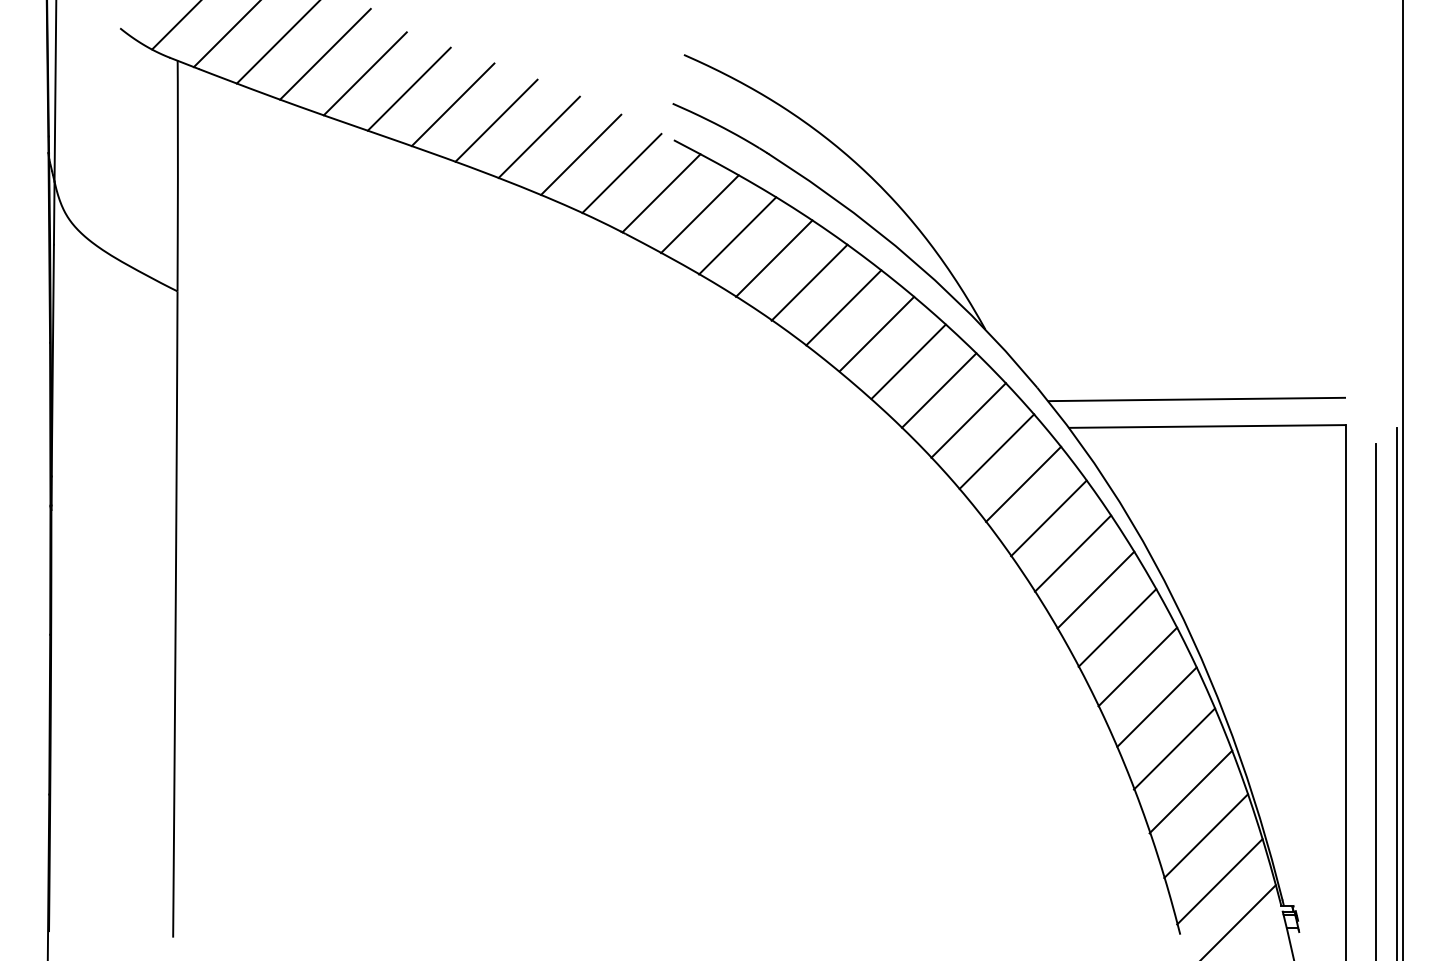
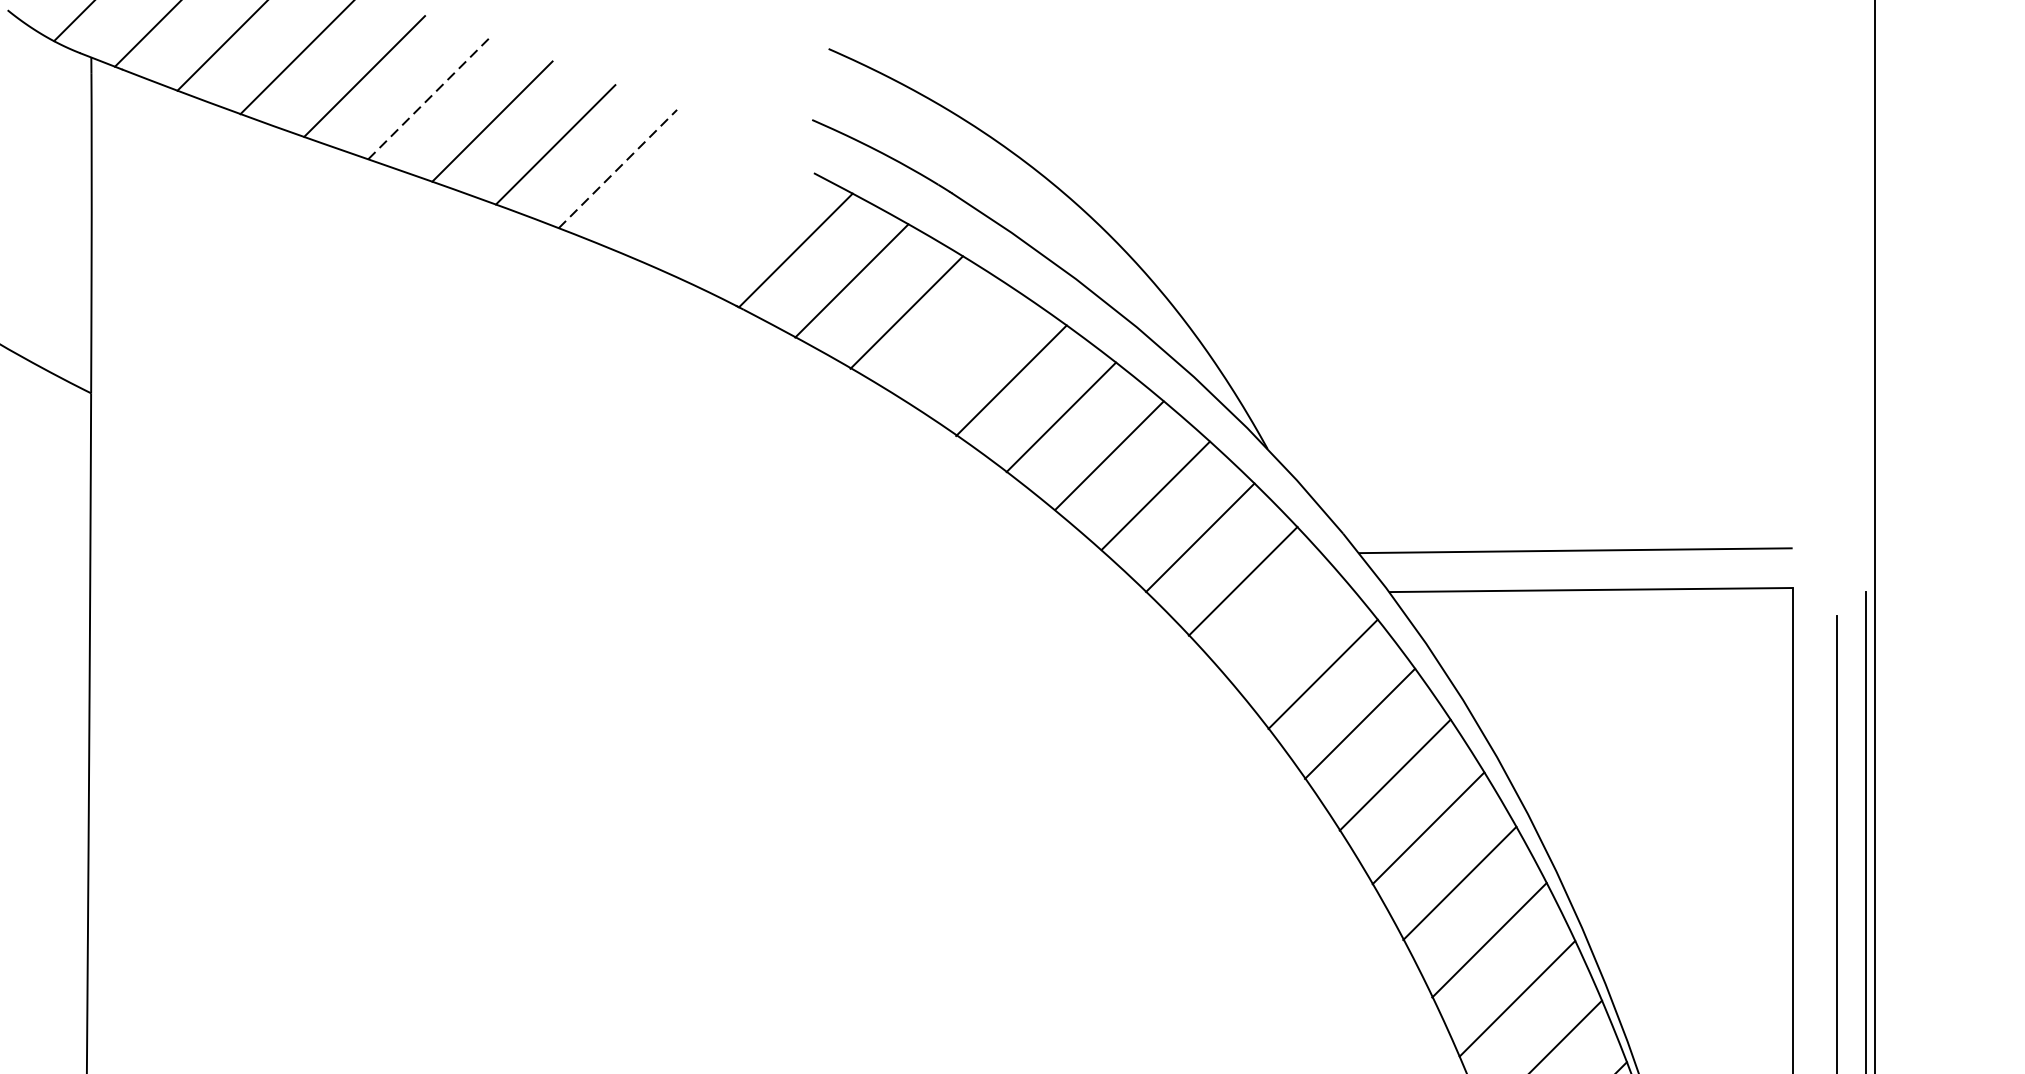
line: (409, 89) -> (428, 99), solid -> dashed
line: (539, 137) -> (618, 169), solid -> dashed
line: (581, 154) -> (679, 193), removed
line: (621, 173) -> (737, 221), removed
line: (774, 258) -> (960, 345), removed
line: (996, 451) -> (1283, 626), removed

